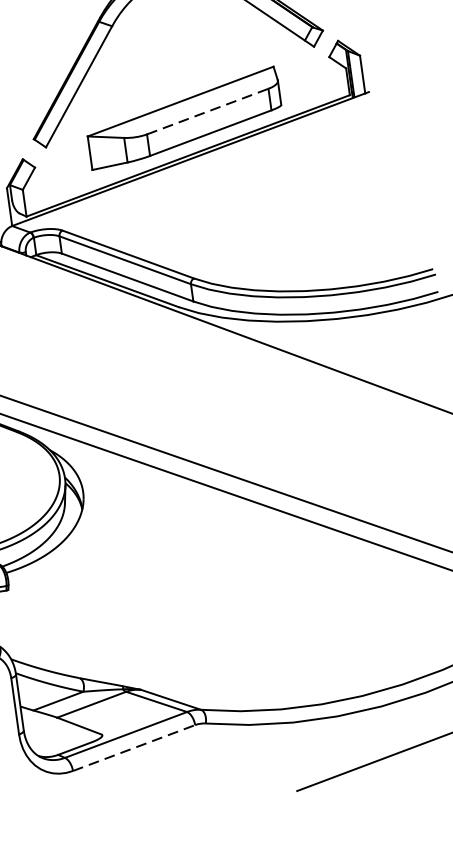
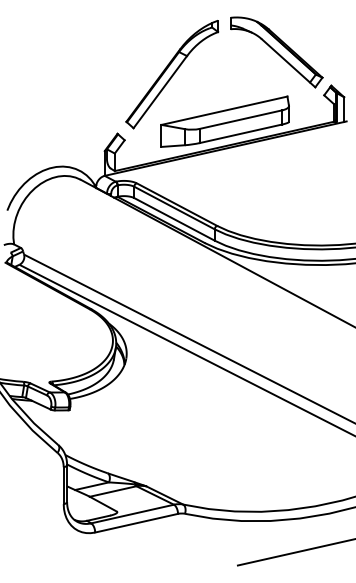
line: (208, 111) -> (241, 119), dashed -> solid
line: (135, 748) -> (137, 523), dashed -> solid

